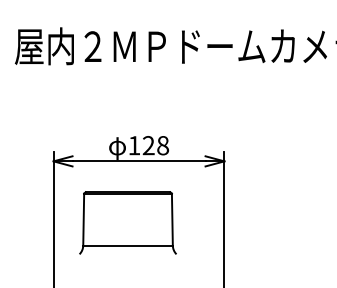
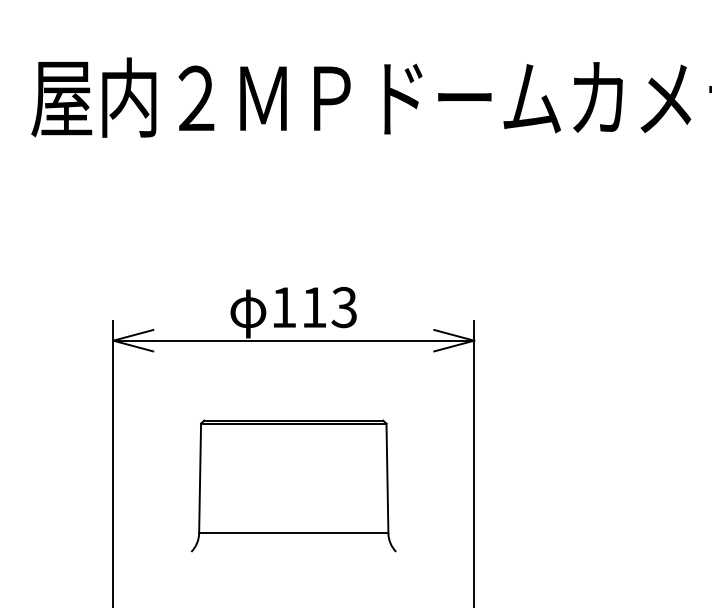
text: (155, 145) -> (328, 307), 128 -> 113
part: (127, 222) -> (292, 484), moved

